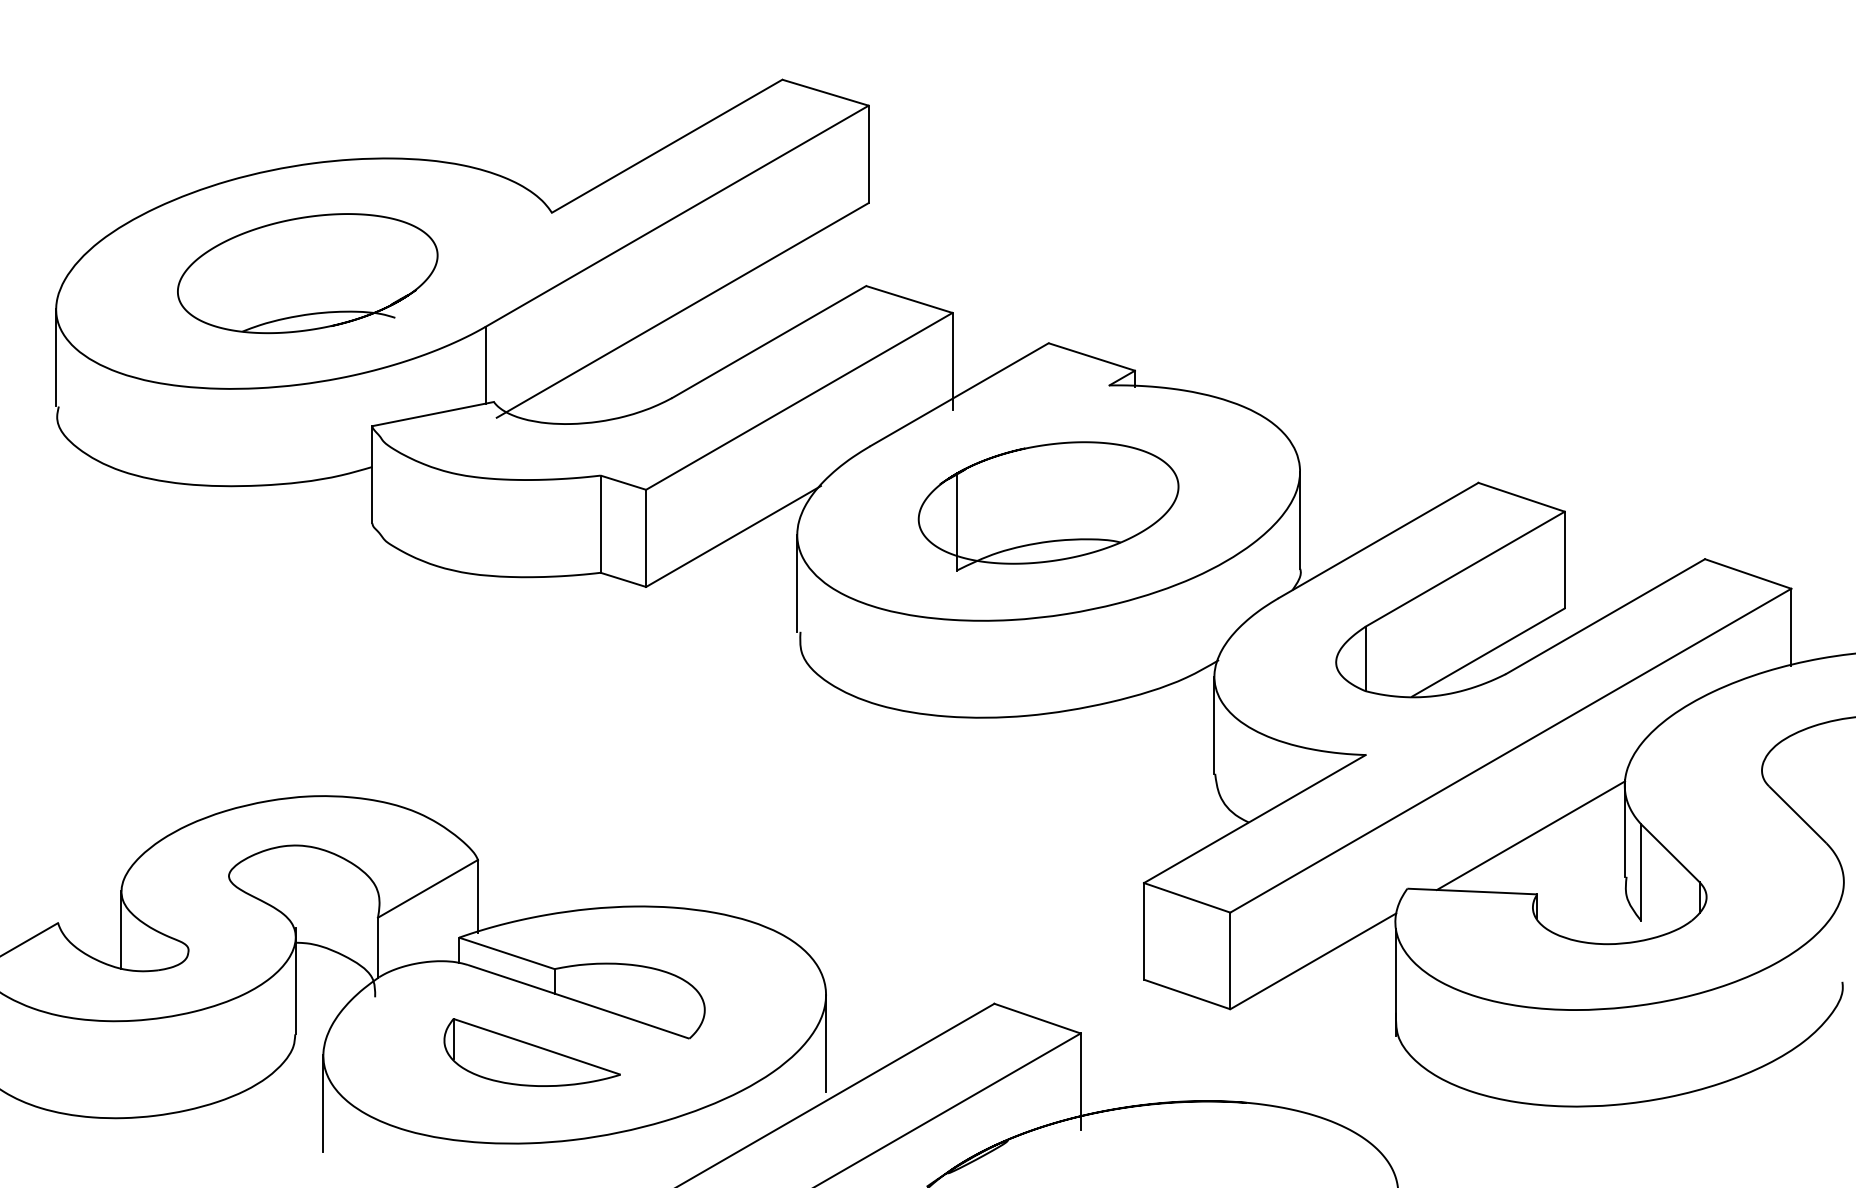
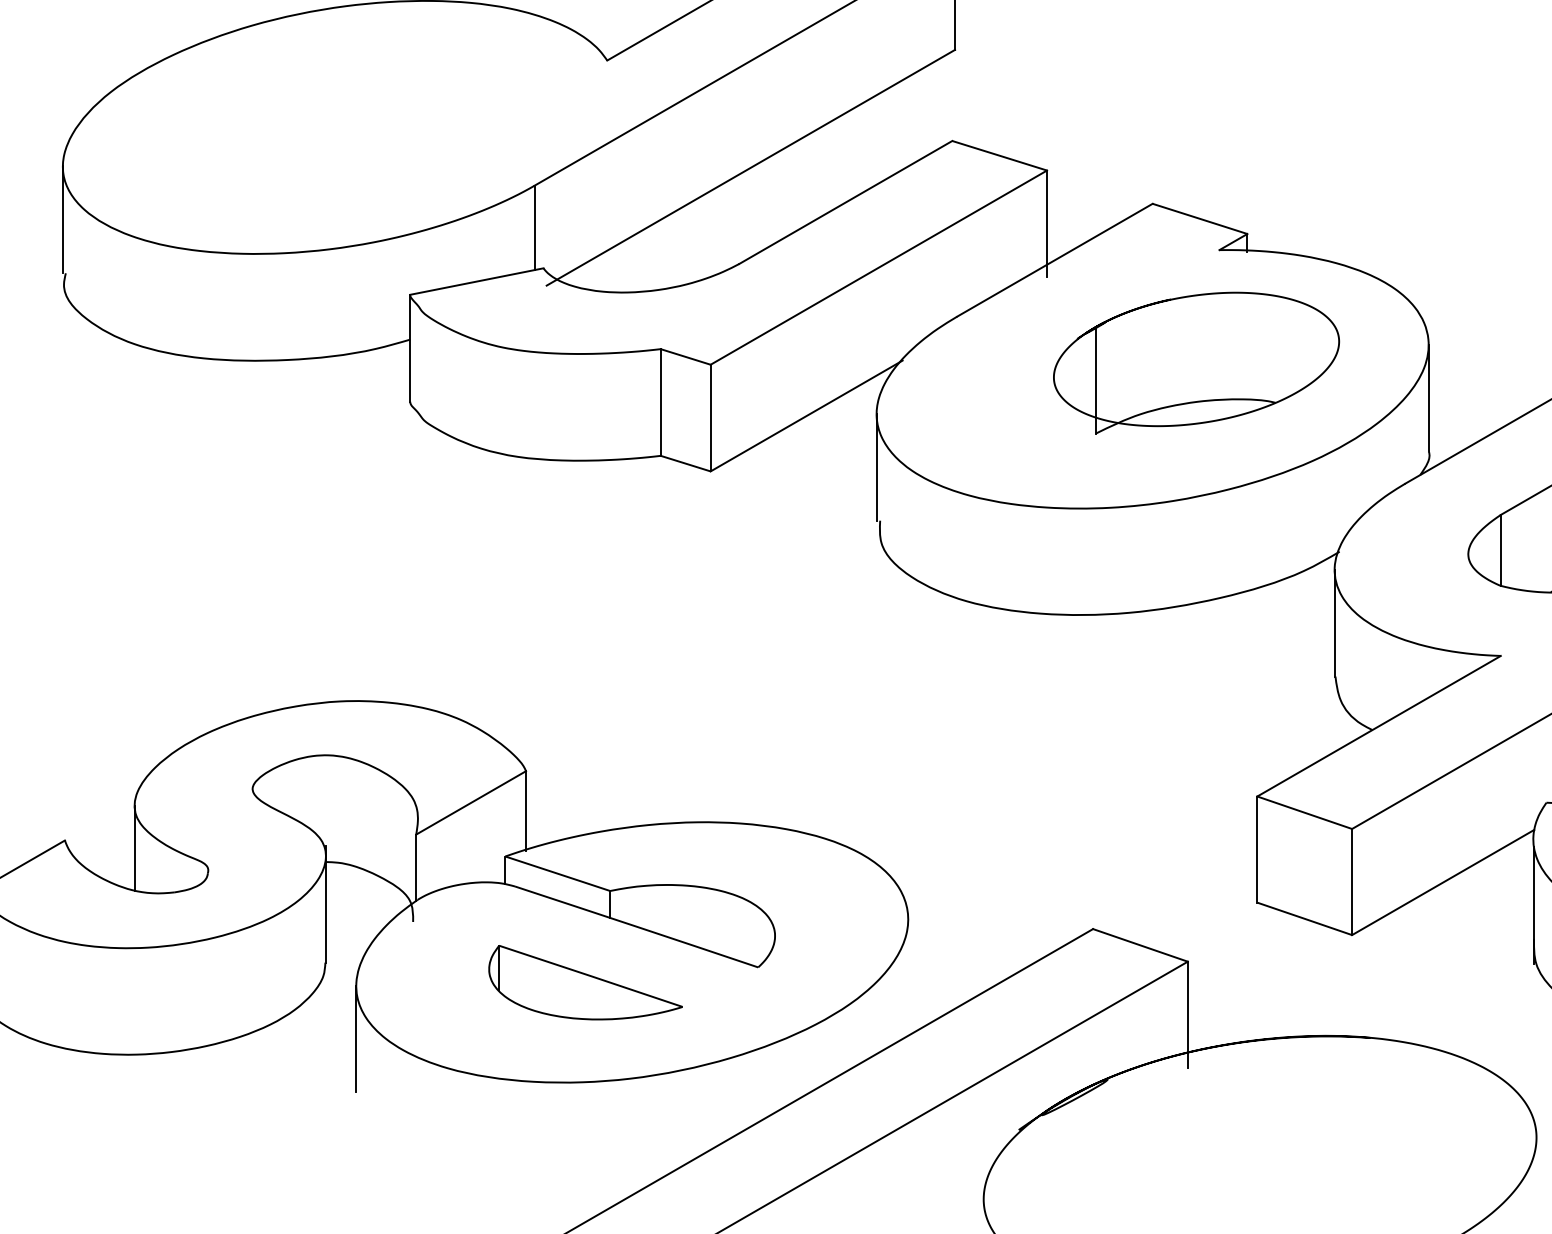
part: (307, 273) -> (338, 127), removed
part: (1048, 506) -> (1196, 363), moved
line: (826, 1043) -> (908, 972), removed

